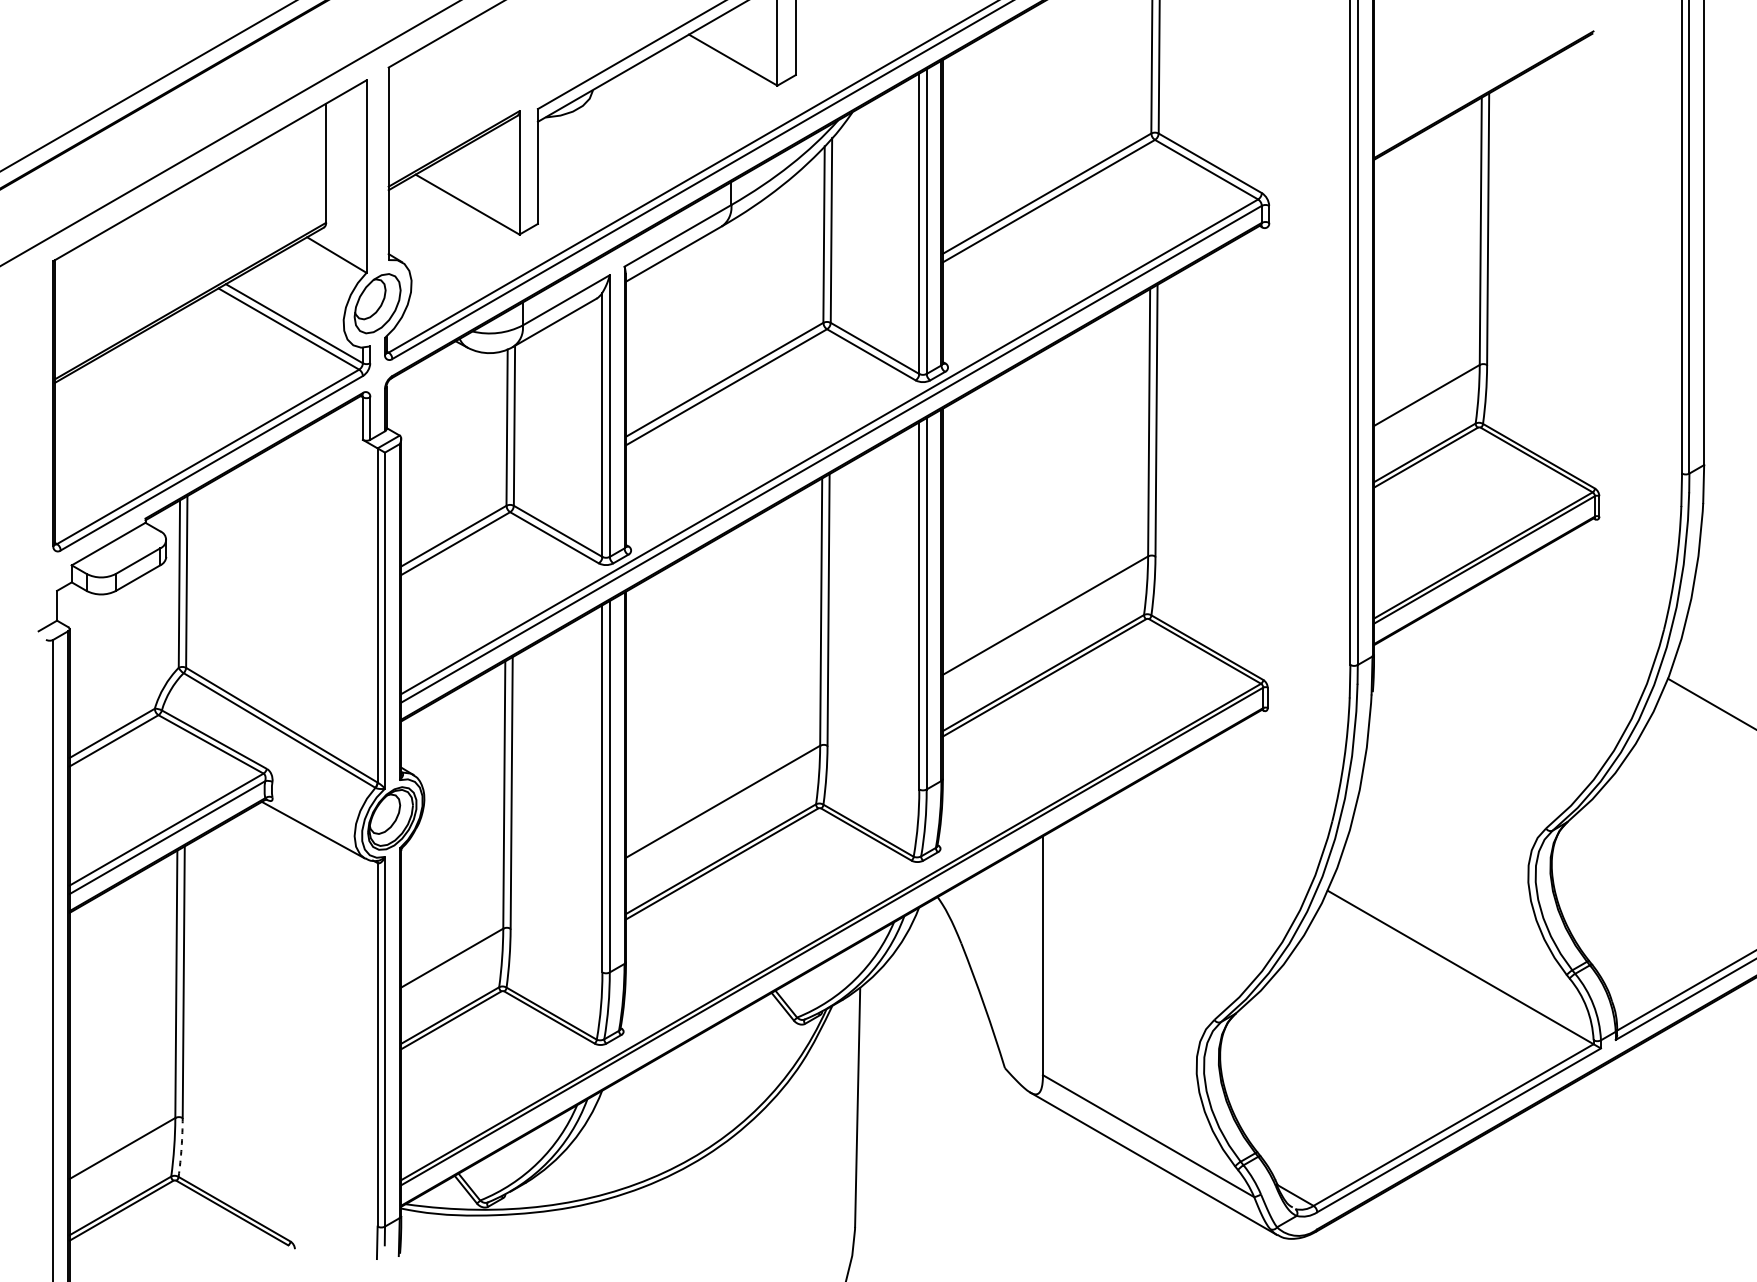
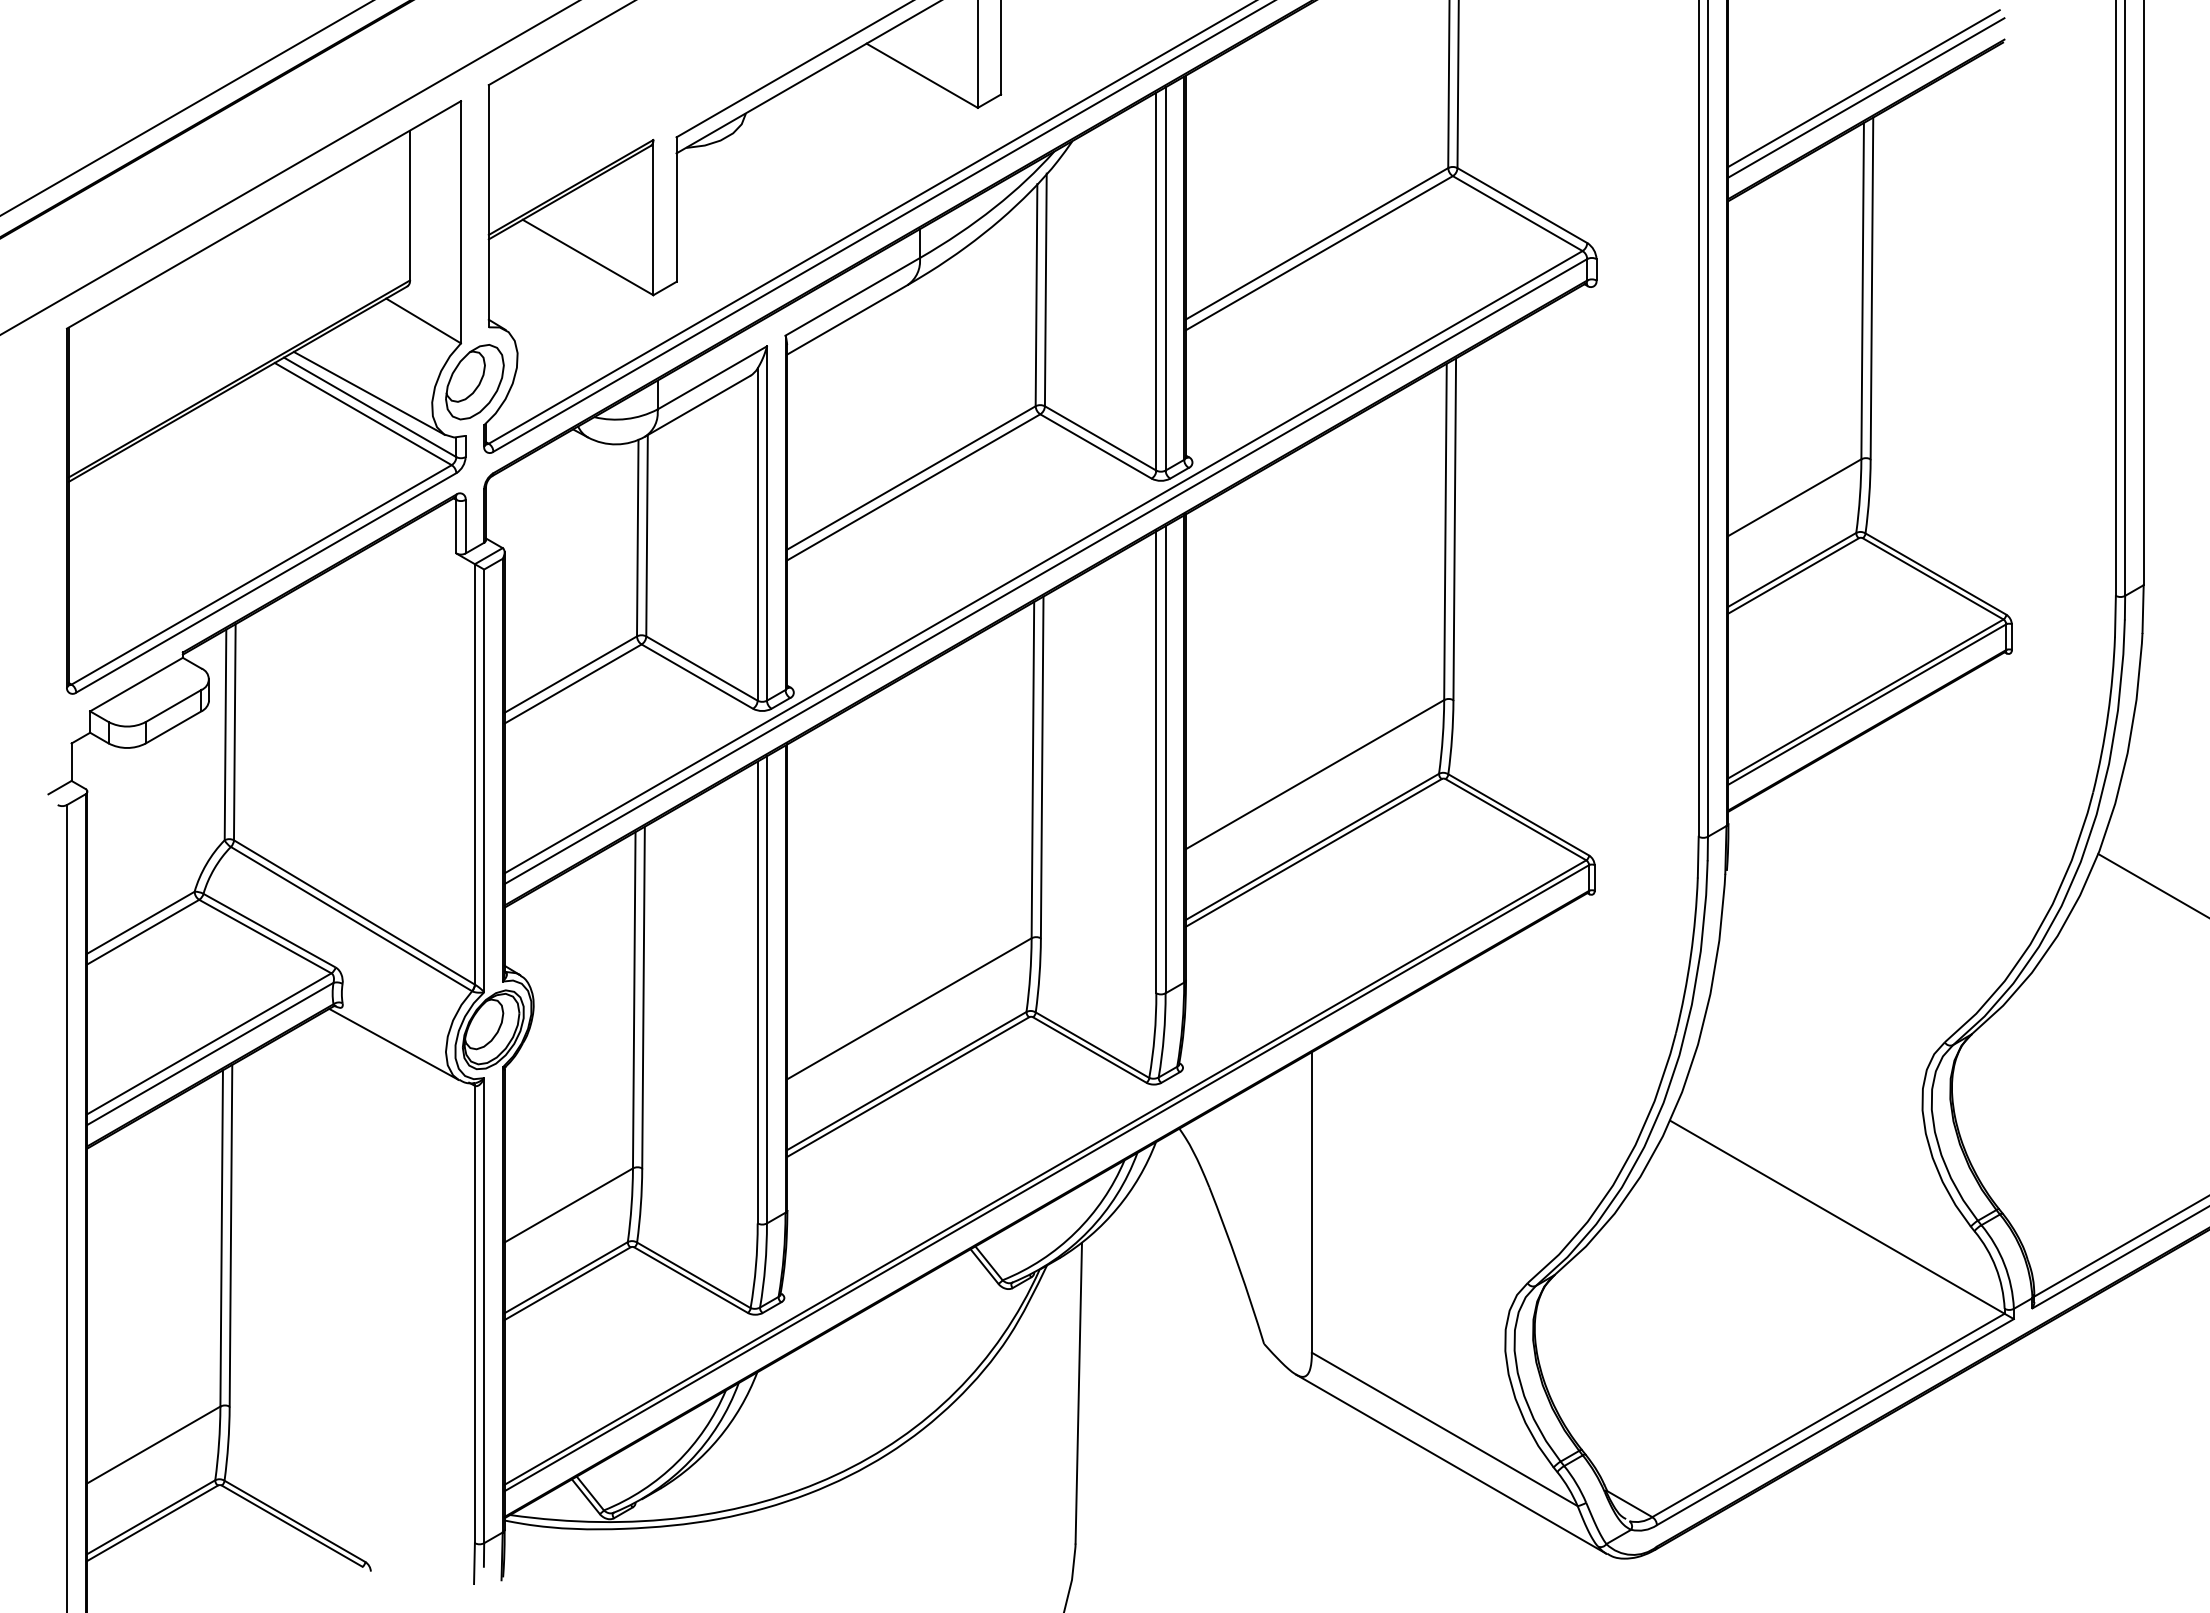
line: (1481, 70) -> (1863, 88), added
line: (1483, 77) -> (1866, 97), added
line: (293, 311) -> (368, 392), added
arc: (181, 1147) -> (228, 1443), dashed -> solid

